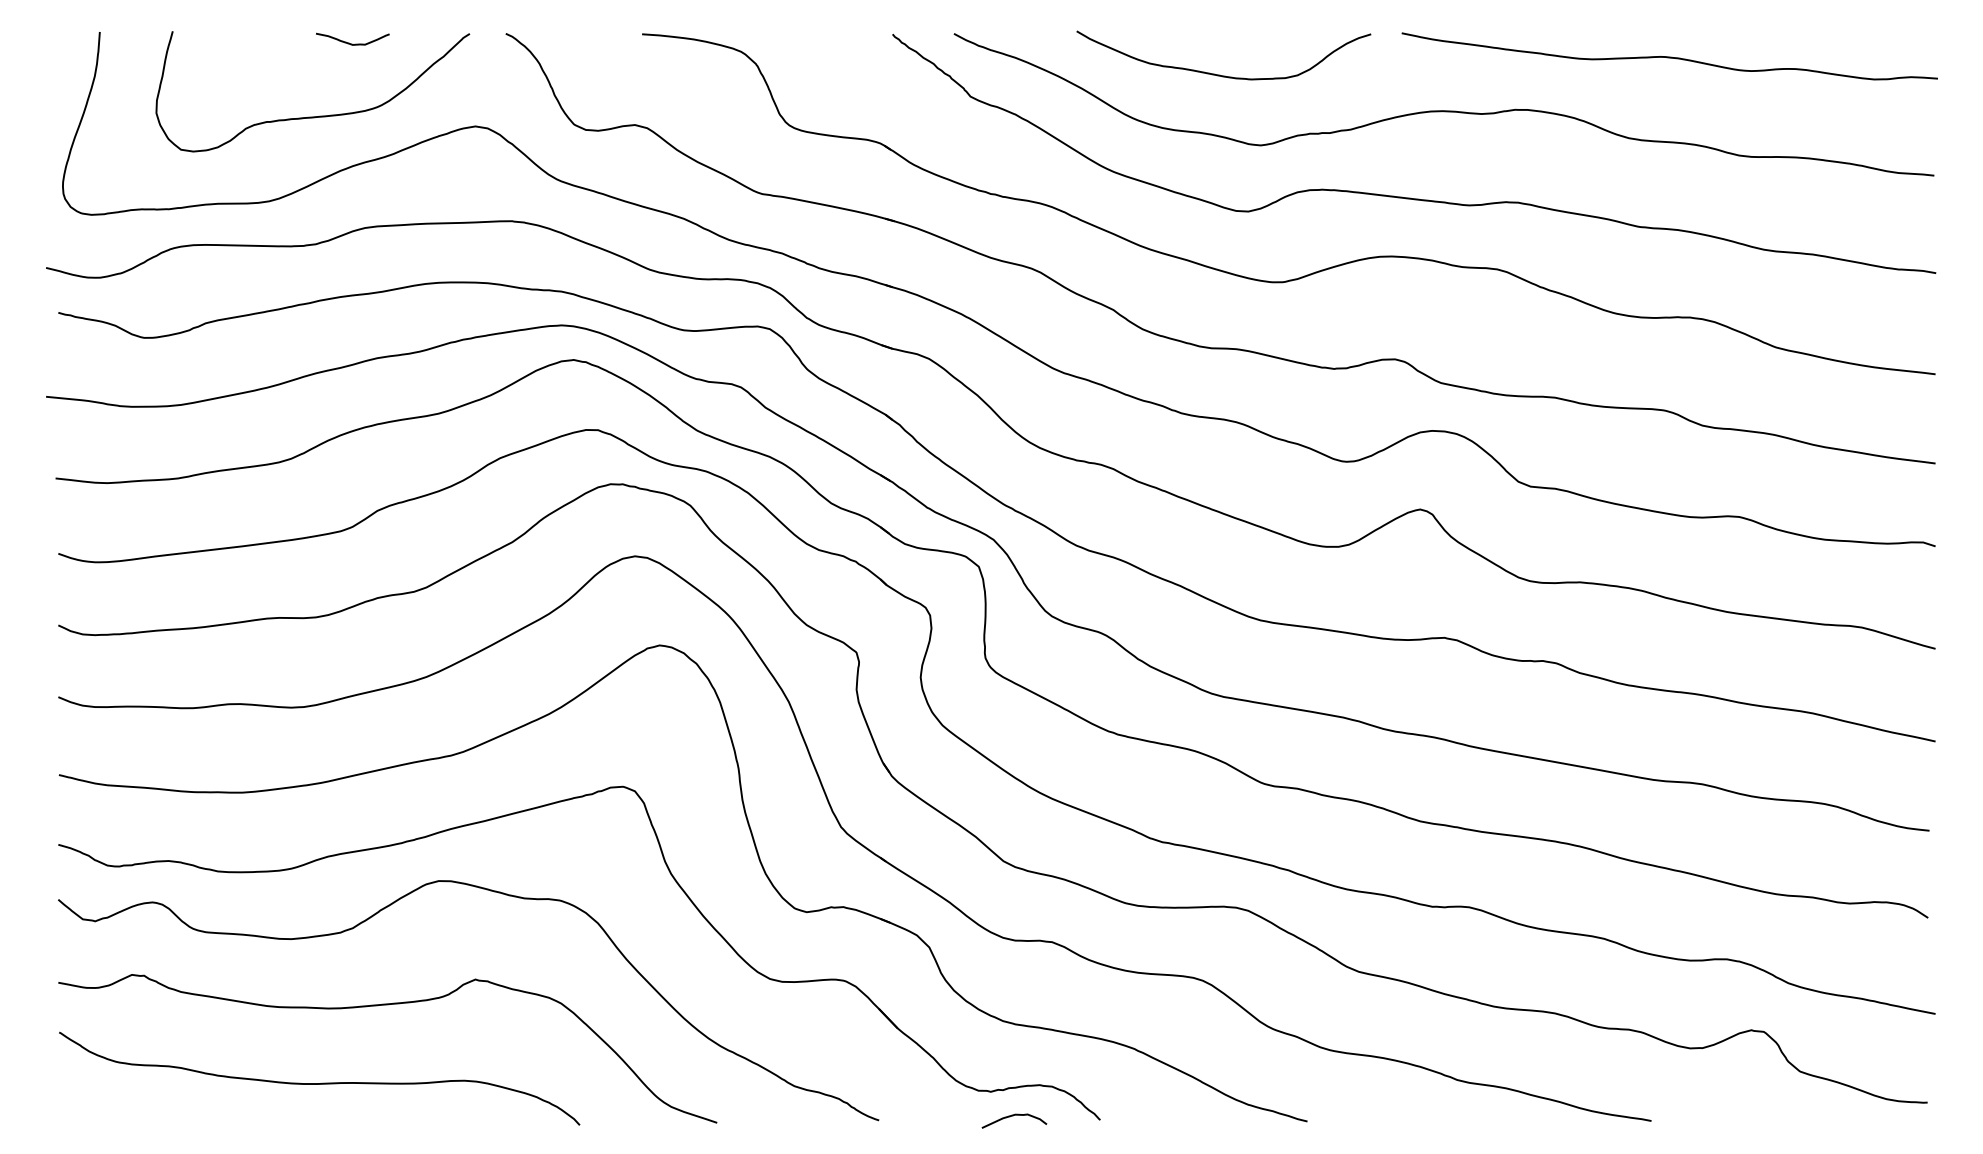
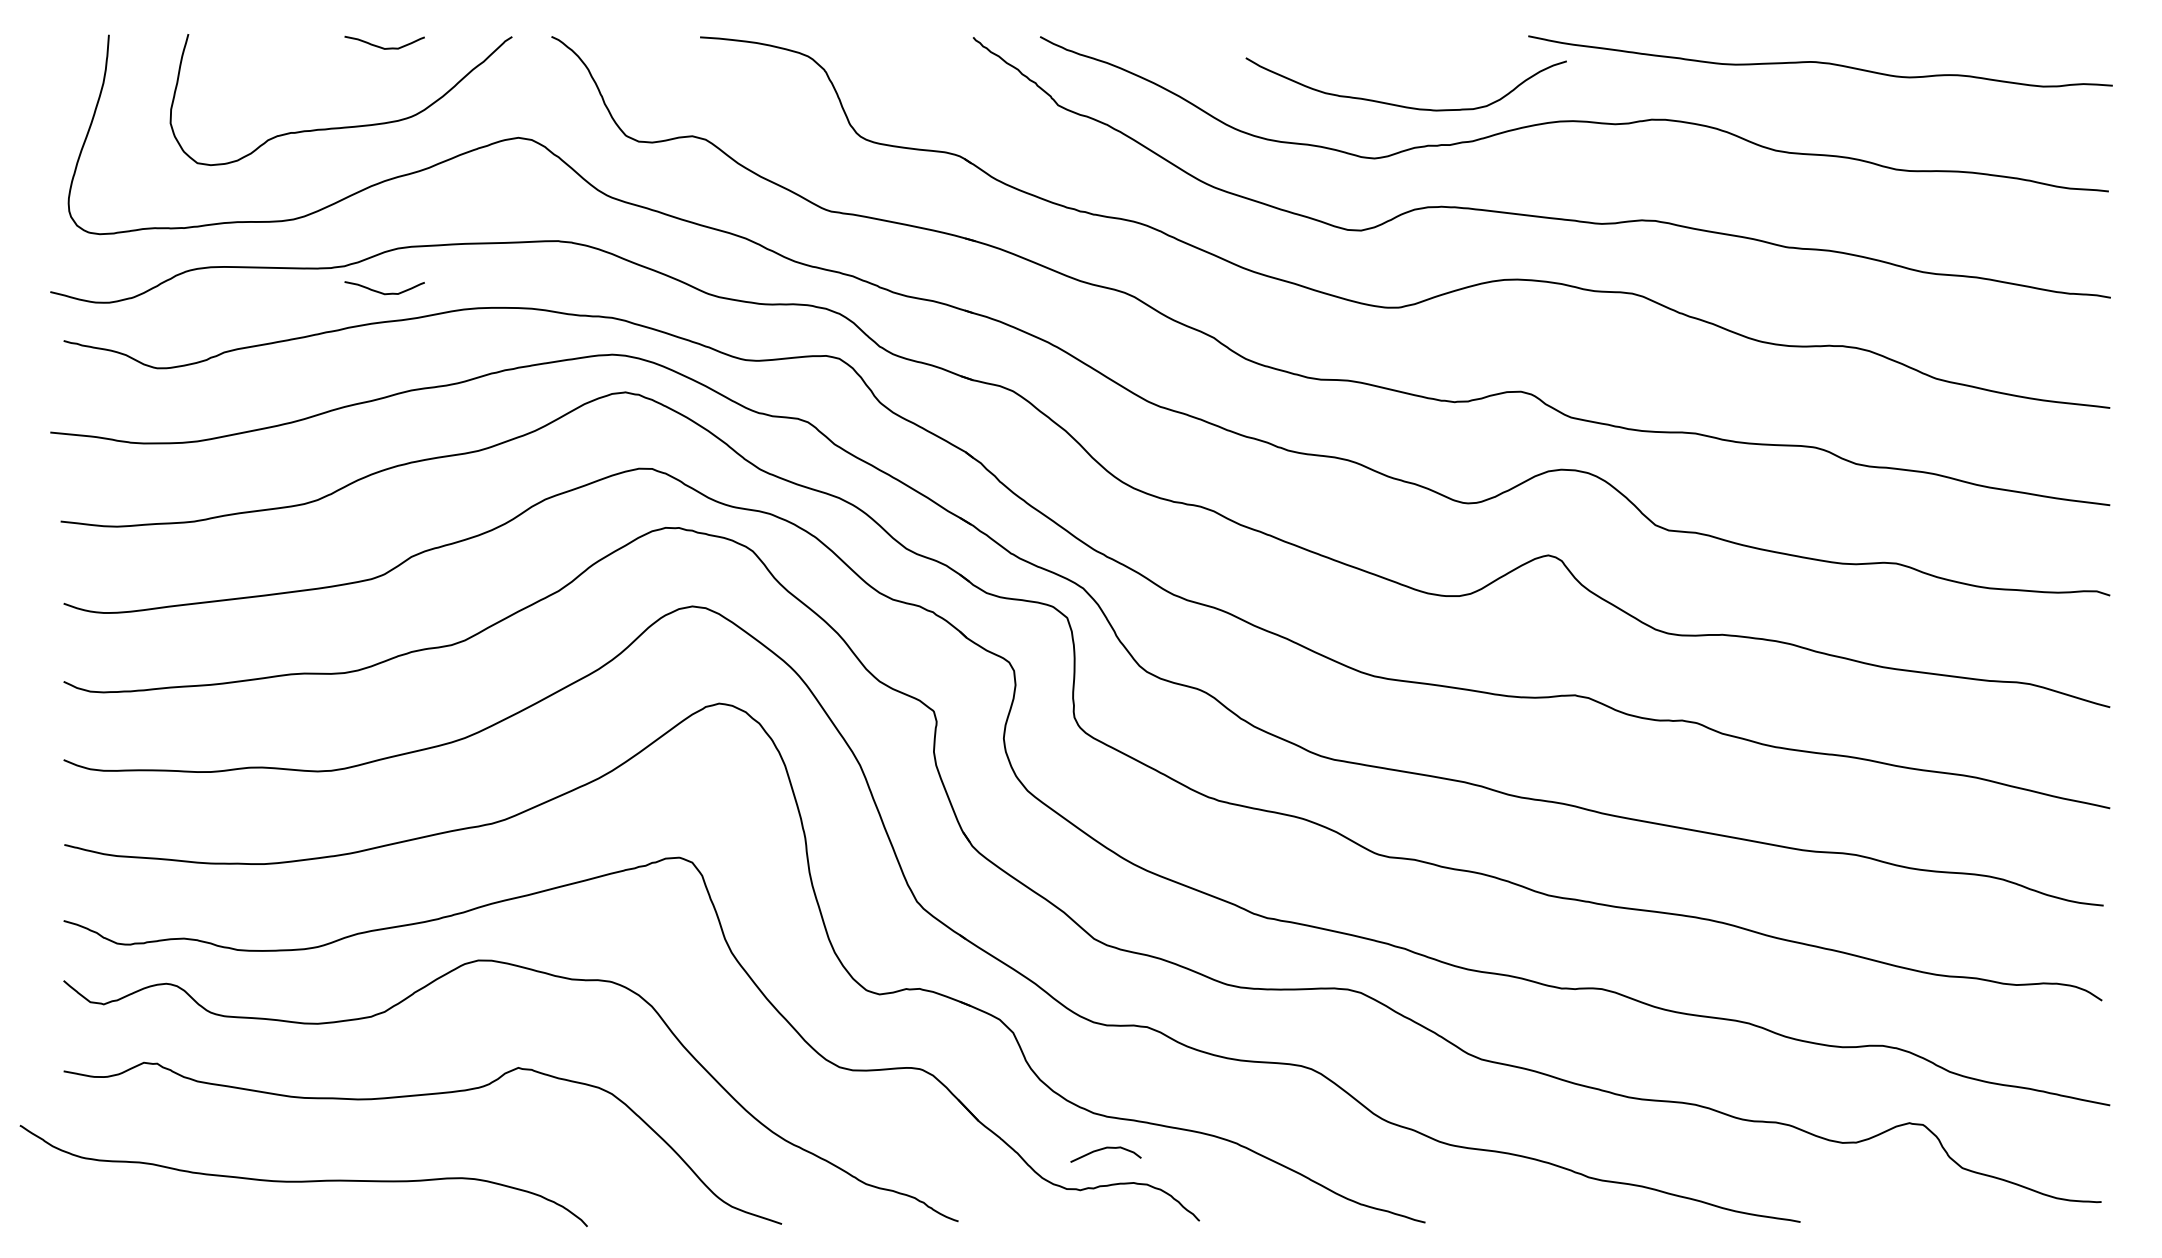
curve: (1219, 74) -> (1401, 105), moved
curve: (349, 267) -> (381, 291), added
curve: (322, 1082) -> (306, 1180), moved
curve: (1013, 1116) -> (1104, 1149), moved

